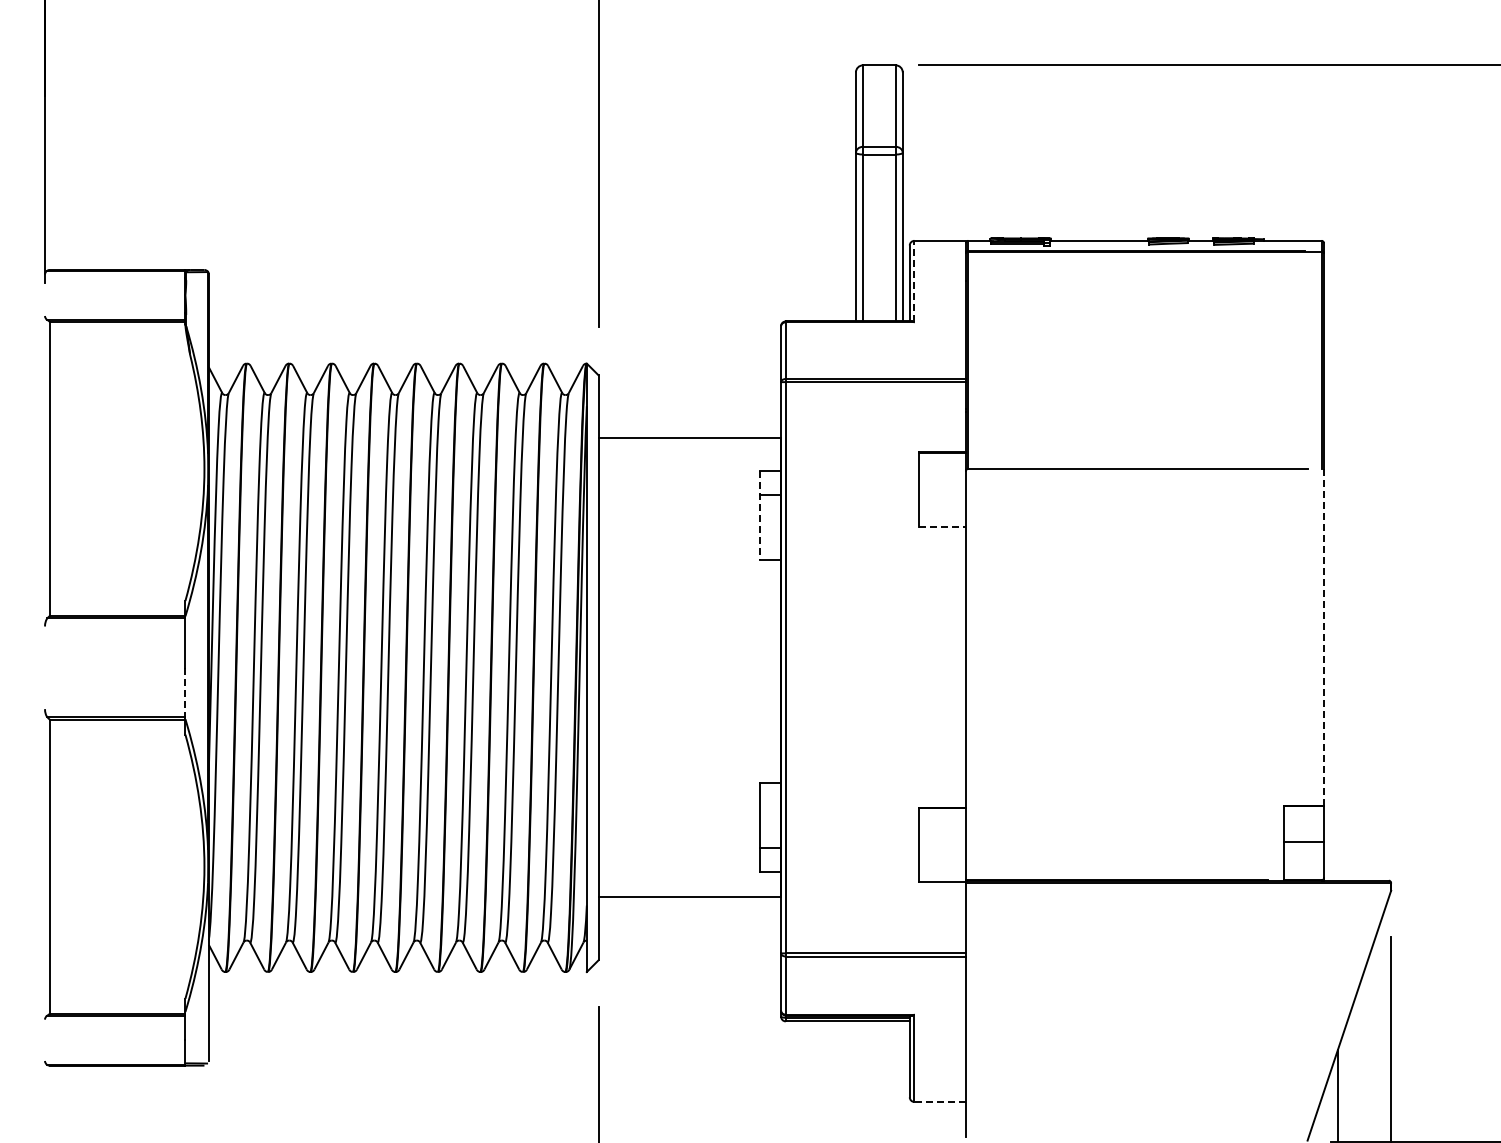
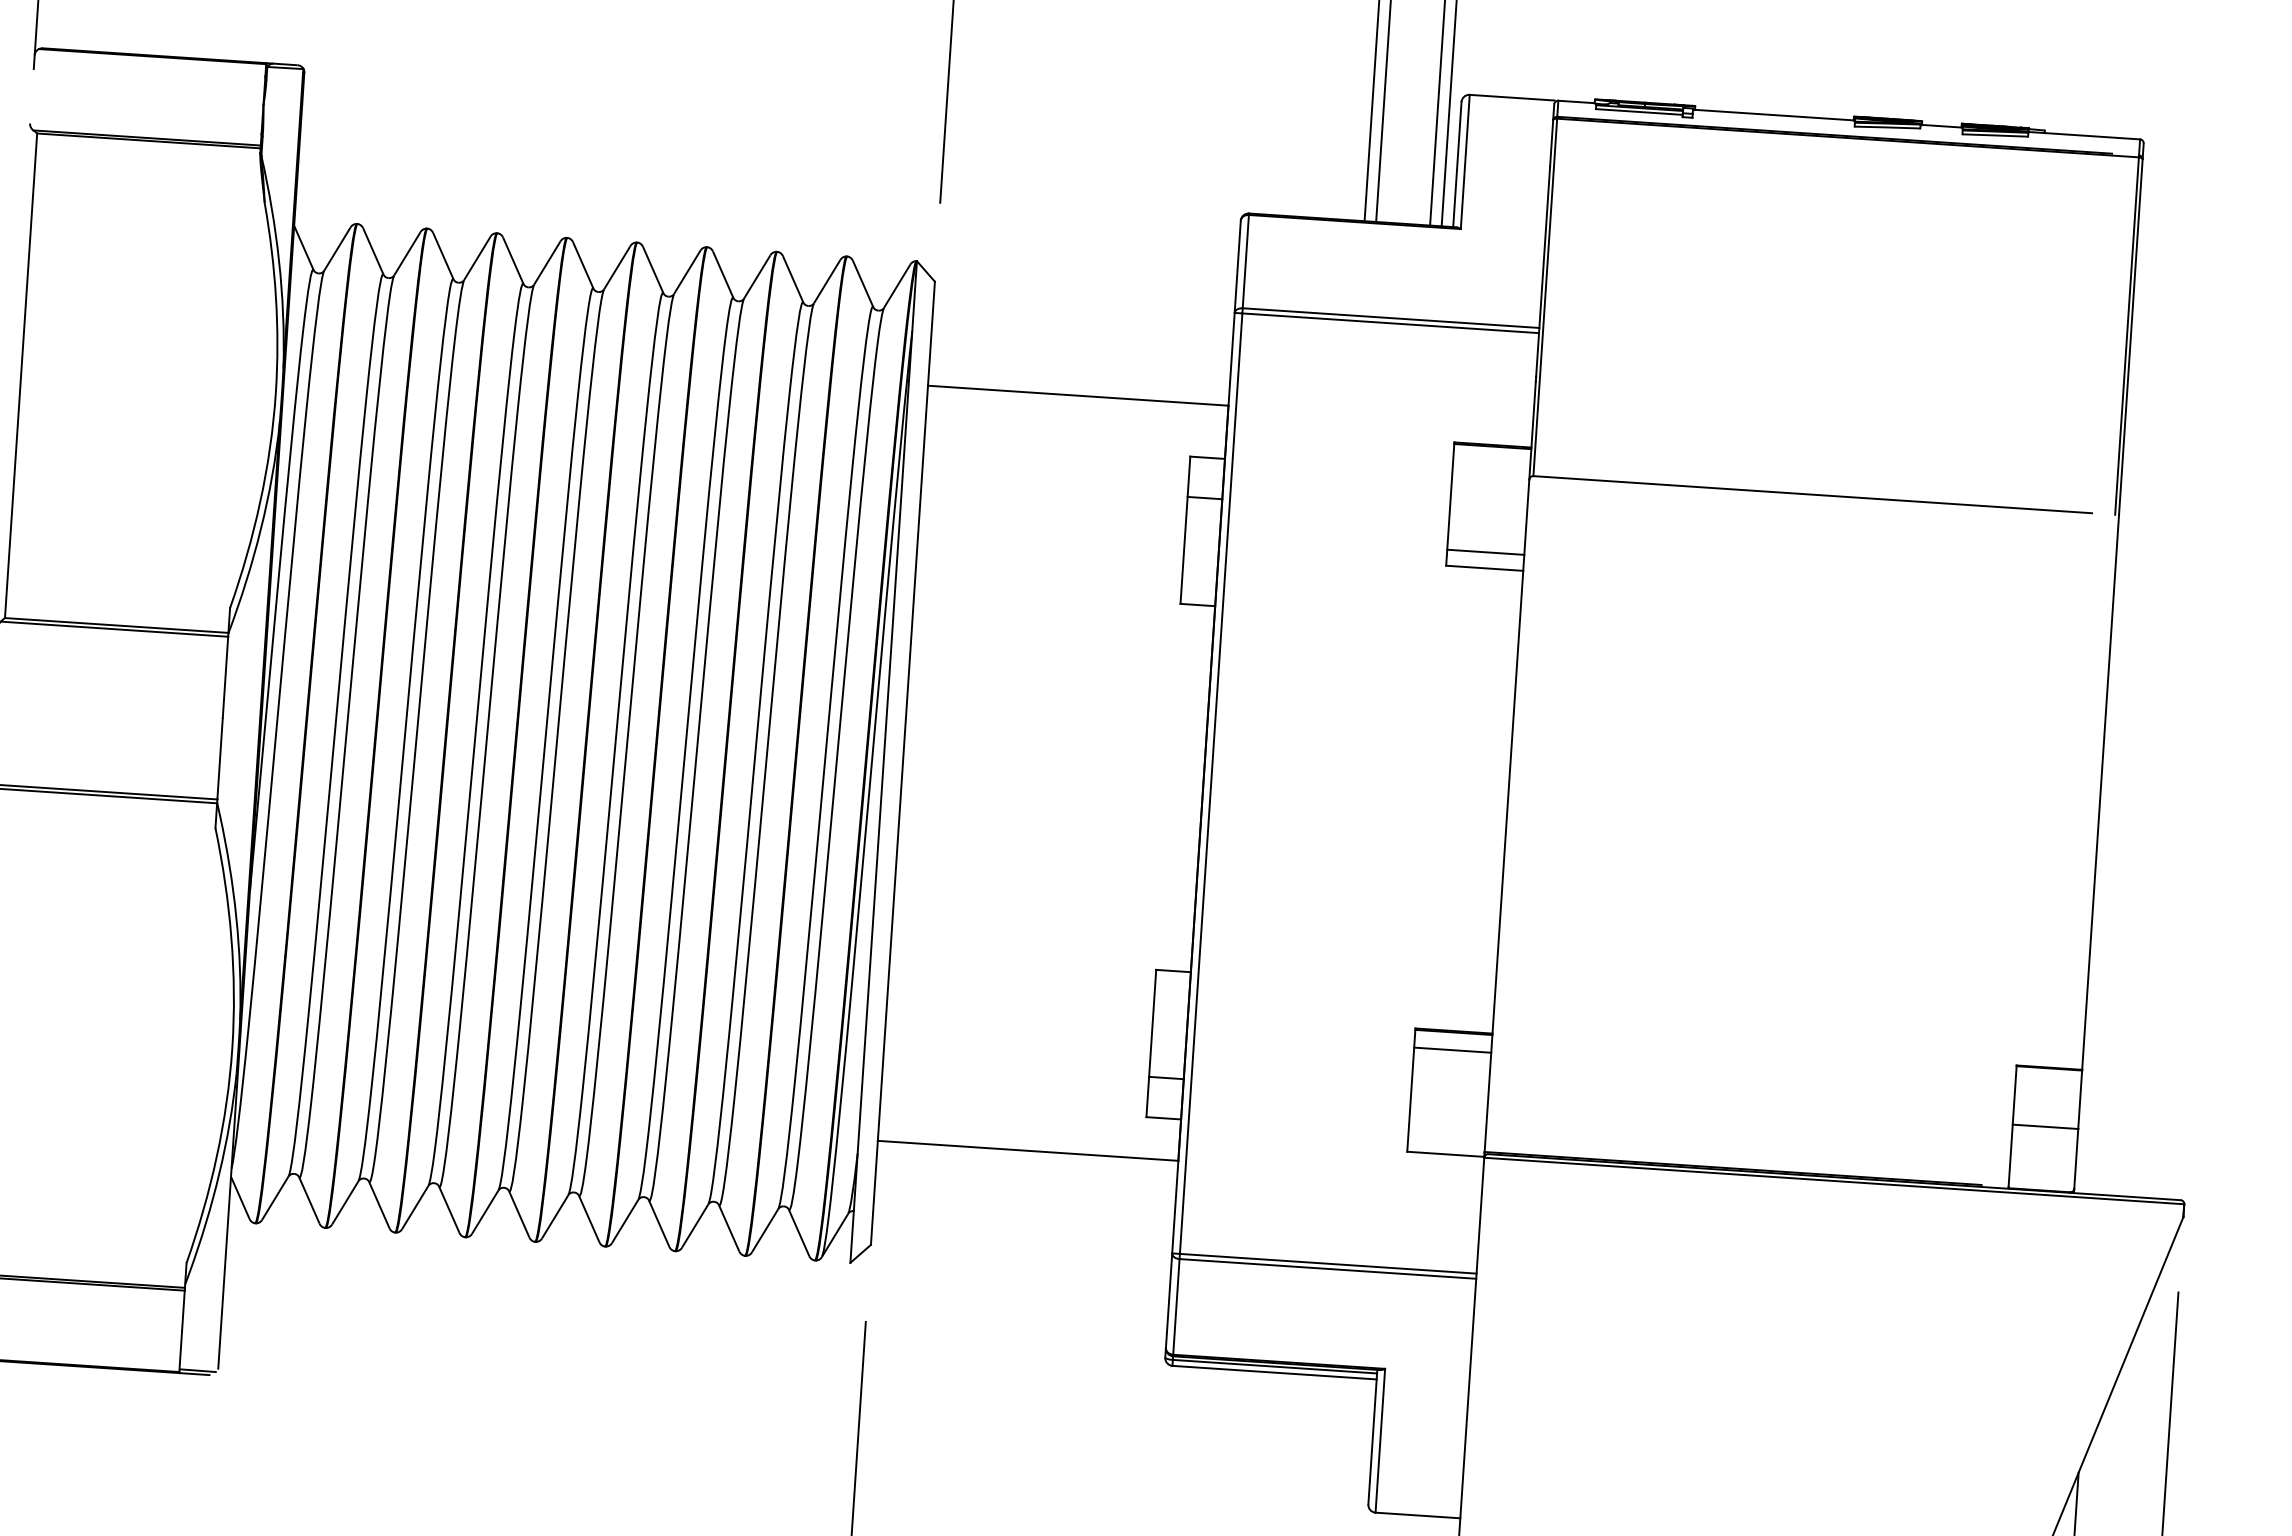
line: (914, 281) -> (1465, 161), dashed -> solid
line: (760, 515) -> (1186, 530), dashed -> solid
line: (942, 516) -> (1485, 551), added
line: (943, 526) -> (1486, 568), dashed -> solid
line: (1323, 637) -> (2099, 792), dashed -> solid
line: (185, 692) -> (220, 758), dashed -> solid
line: (942, 819) -> (1452, 1050), added
line: (940, 1102) -> (1418, 1516), dashed -> solid

